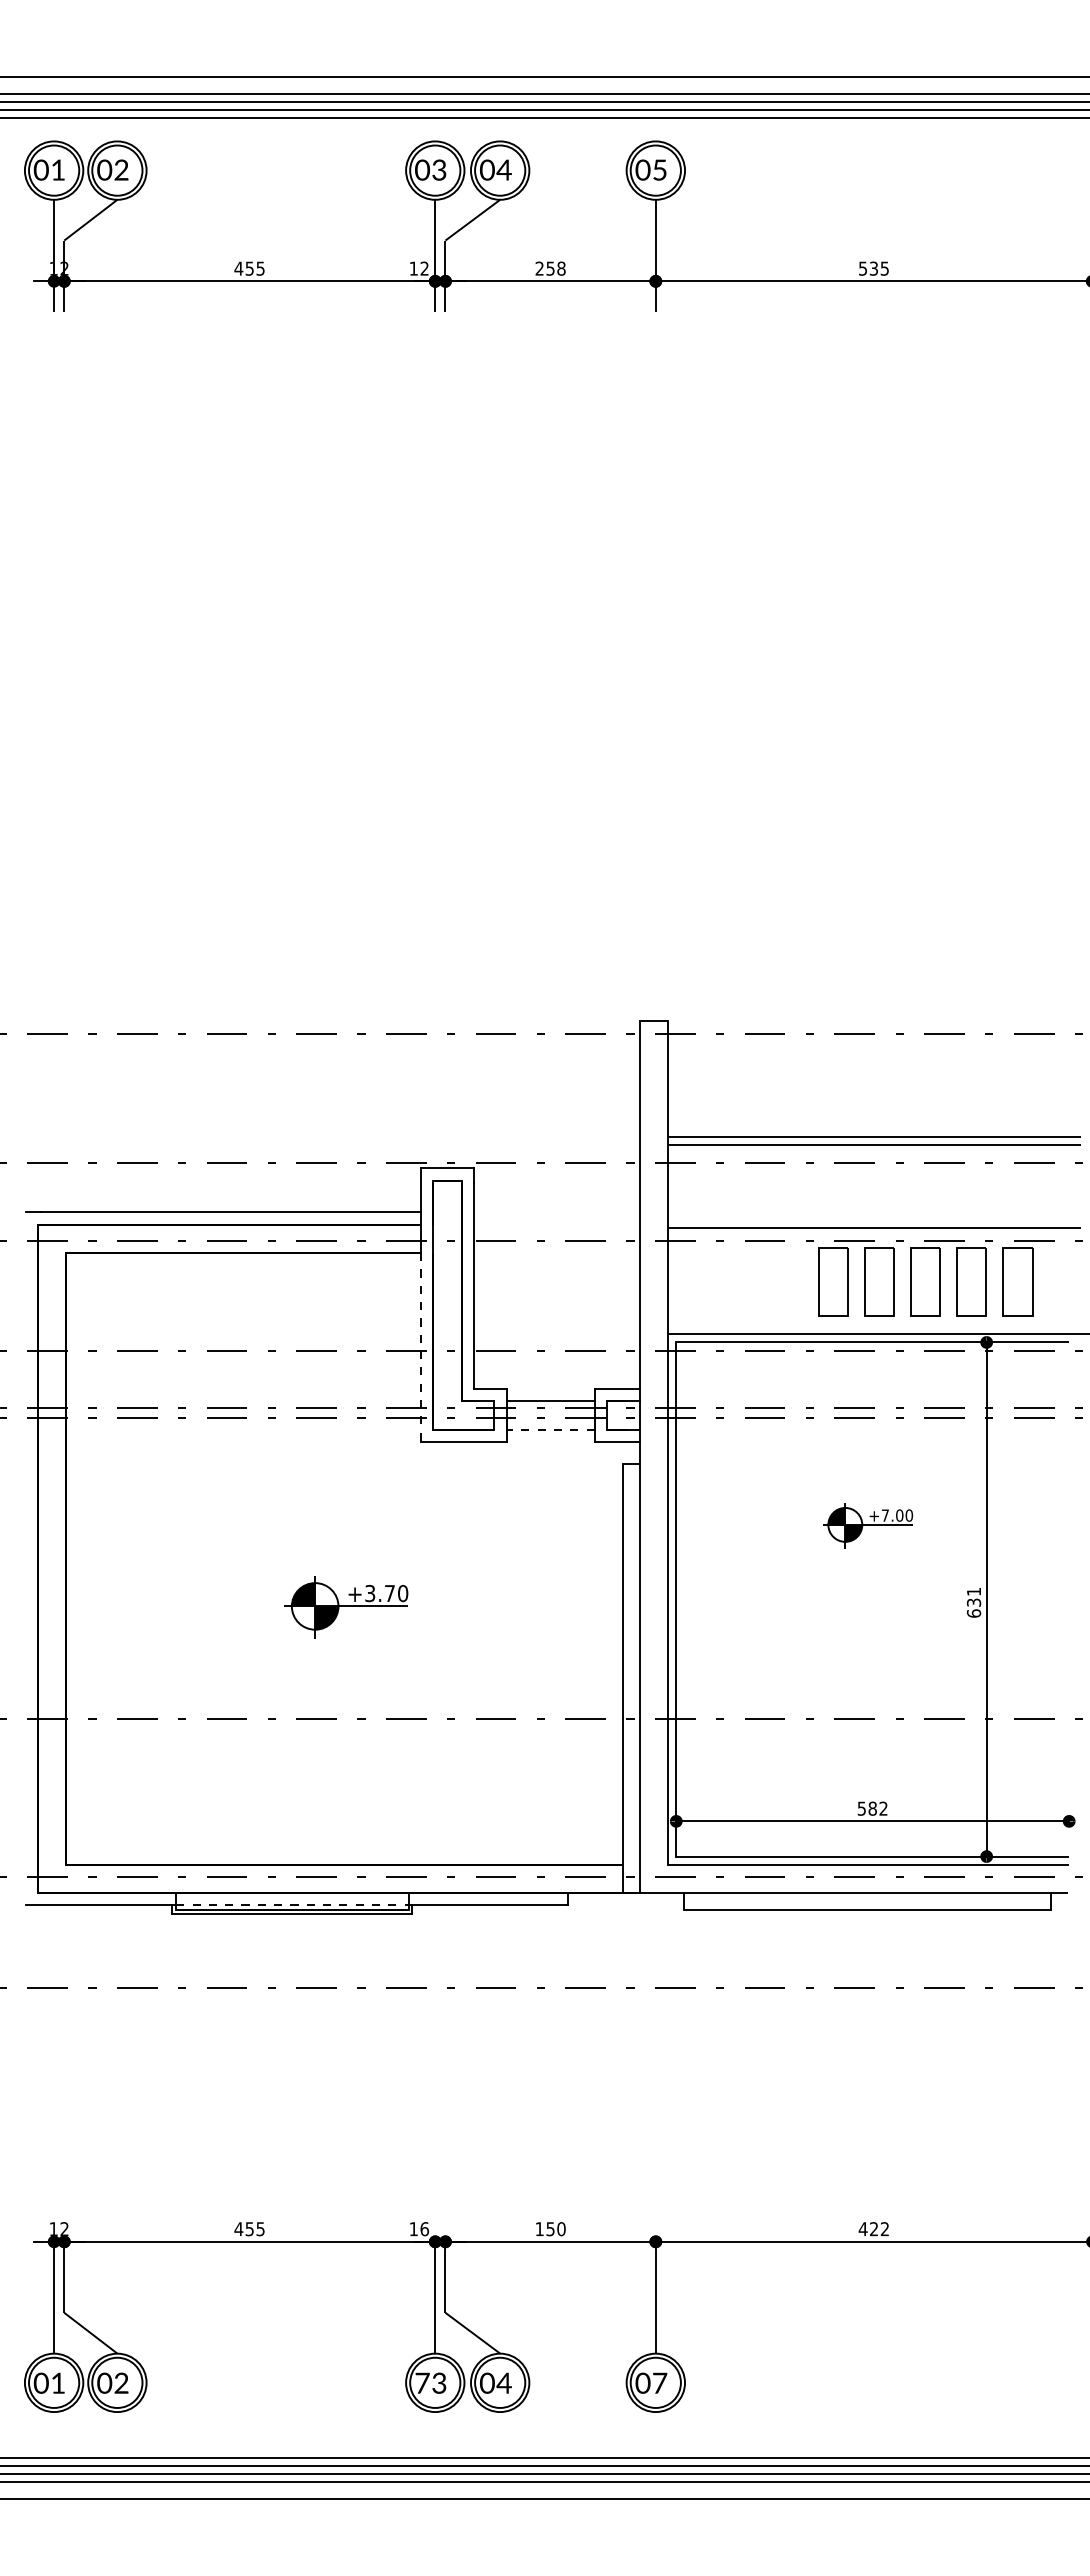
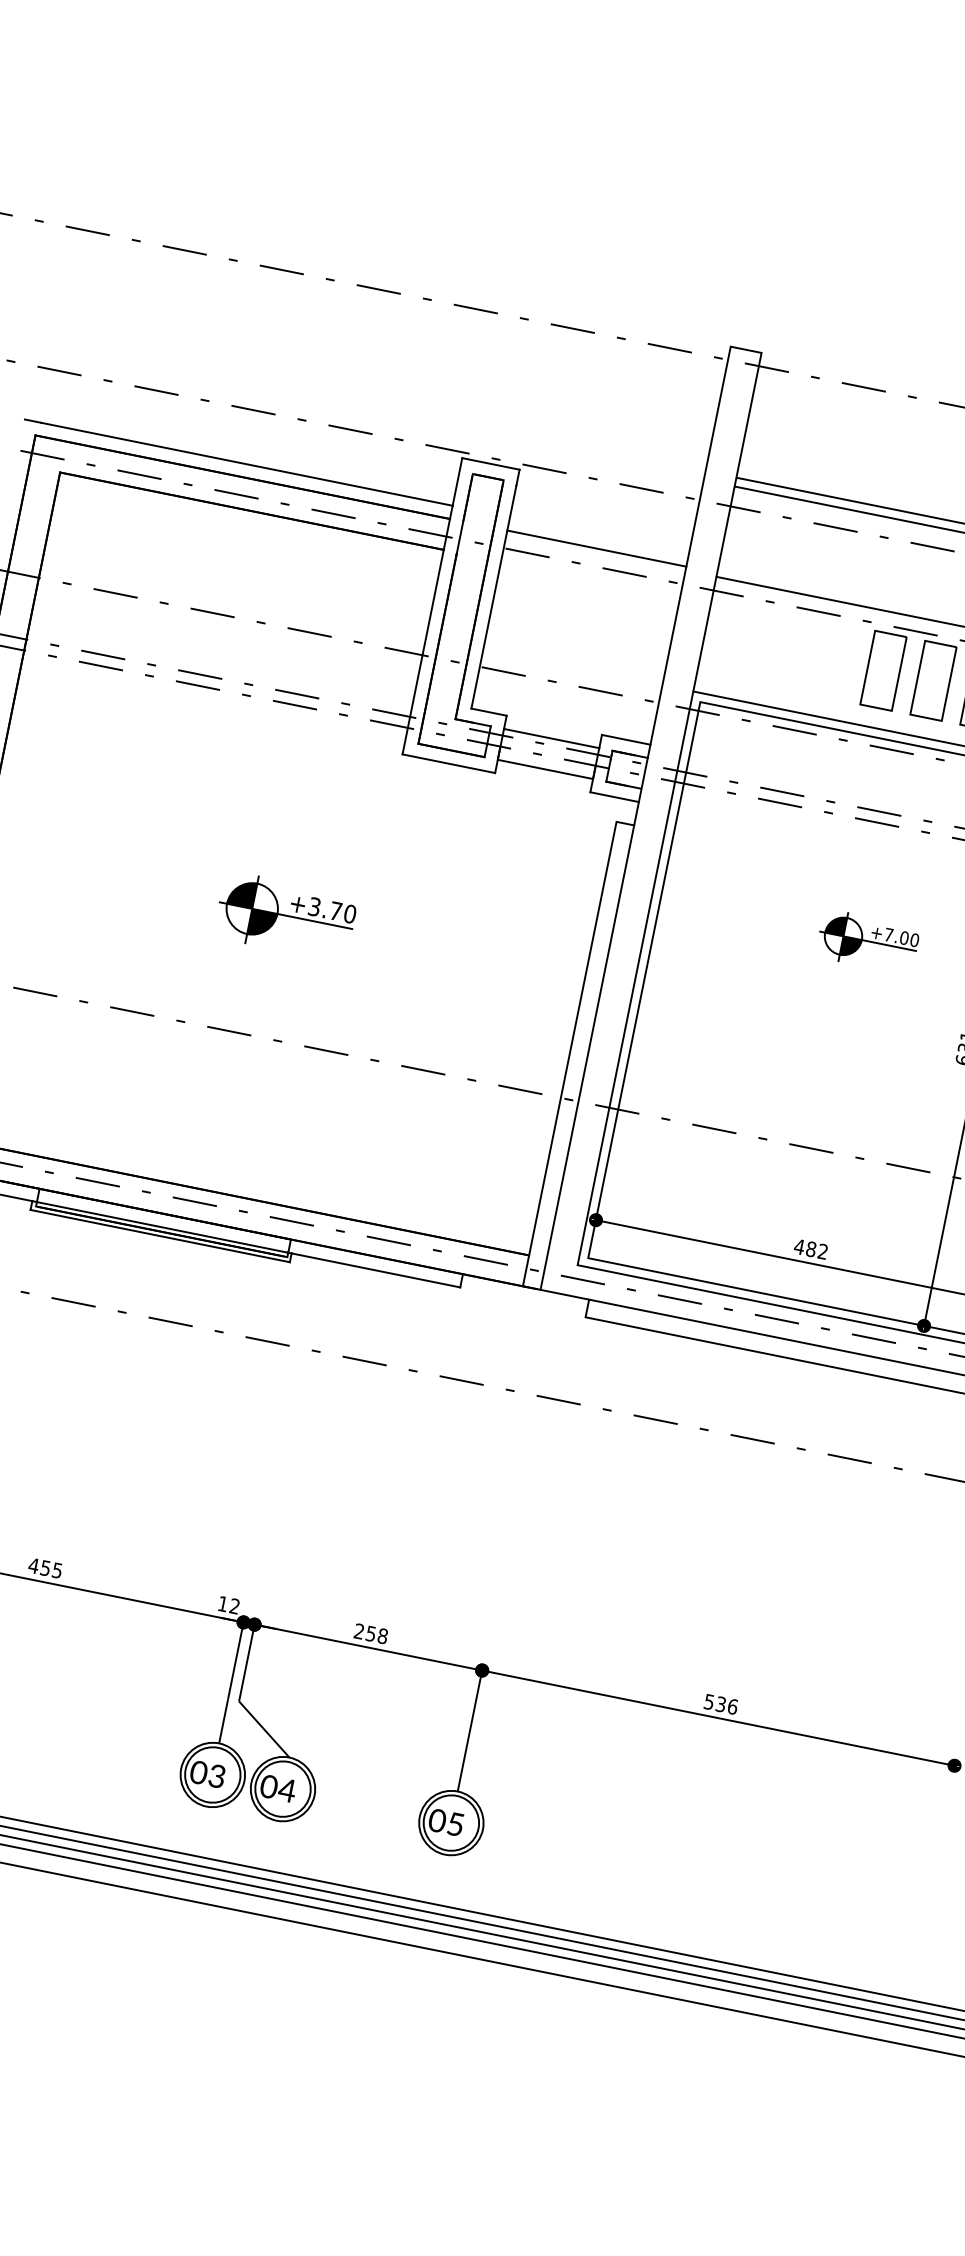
line: (556, 1224) -> (596, 548), added
line: (421, 1347) -> (423, 651), dashed -> solid
line: (550, 1430) -> (545, 769), dashed -> solid
text: (861, 1808) -> (799, 1246), 582 -> 482
line: (292, 1905) -> (162, 1227), dashed -> solid
text: (550, 2228) -> (371, 1633), 150 -> 258
text: (424, 2229) -> (234, 1606), 16 -> 12
text: (873, 2229) -> (720, 1704), 422 -> 536
text: (422, 2382) -> (199, 1771), 73 -> 03
text: (660, 2382) -> (456, 1823), 07 -> 05

